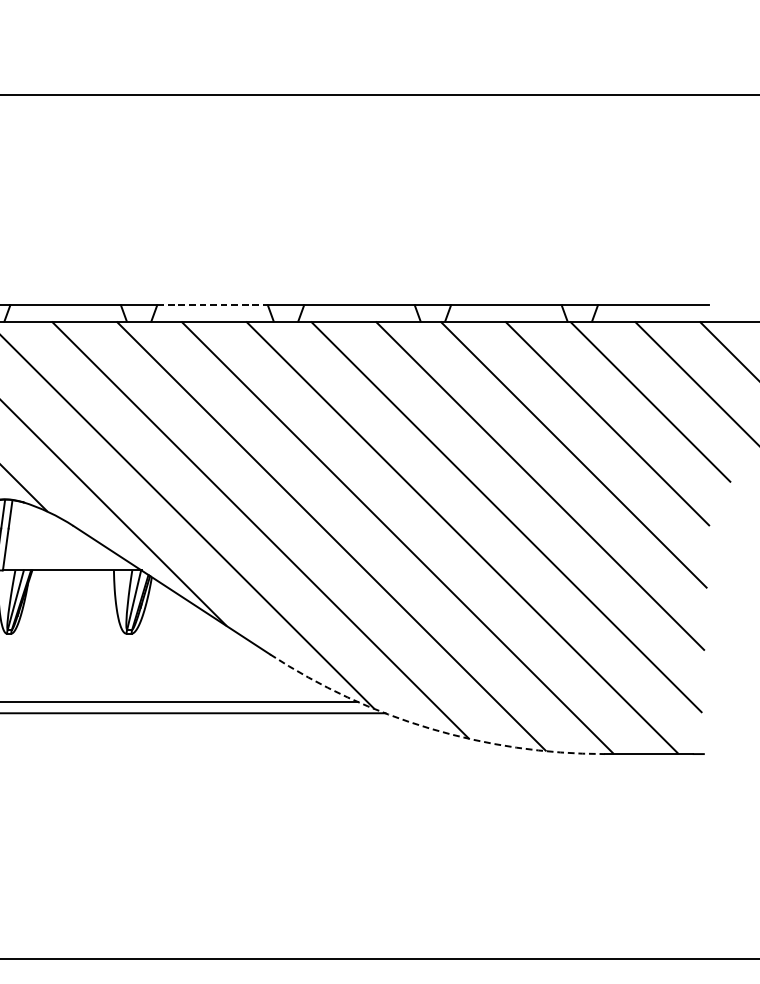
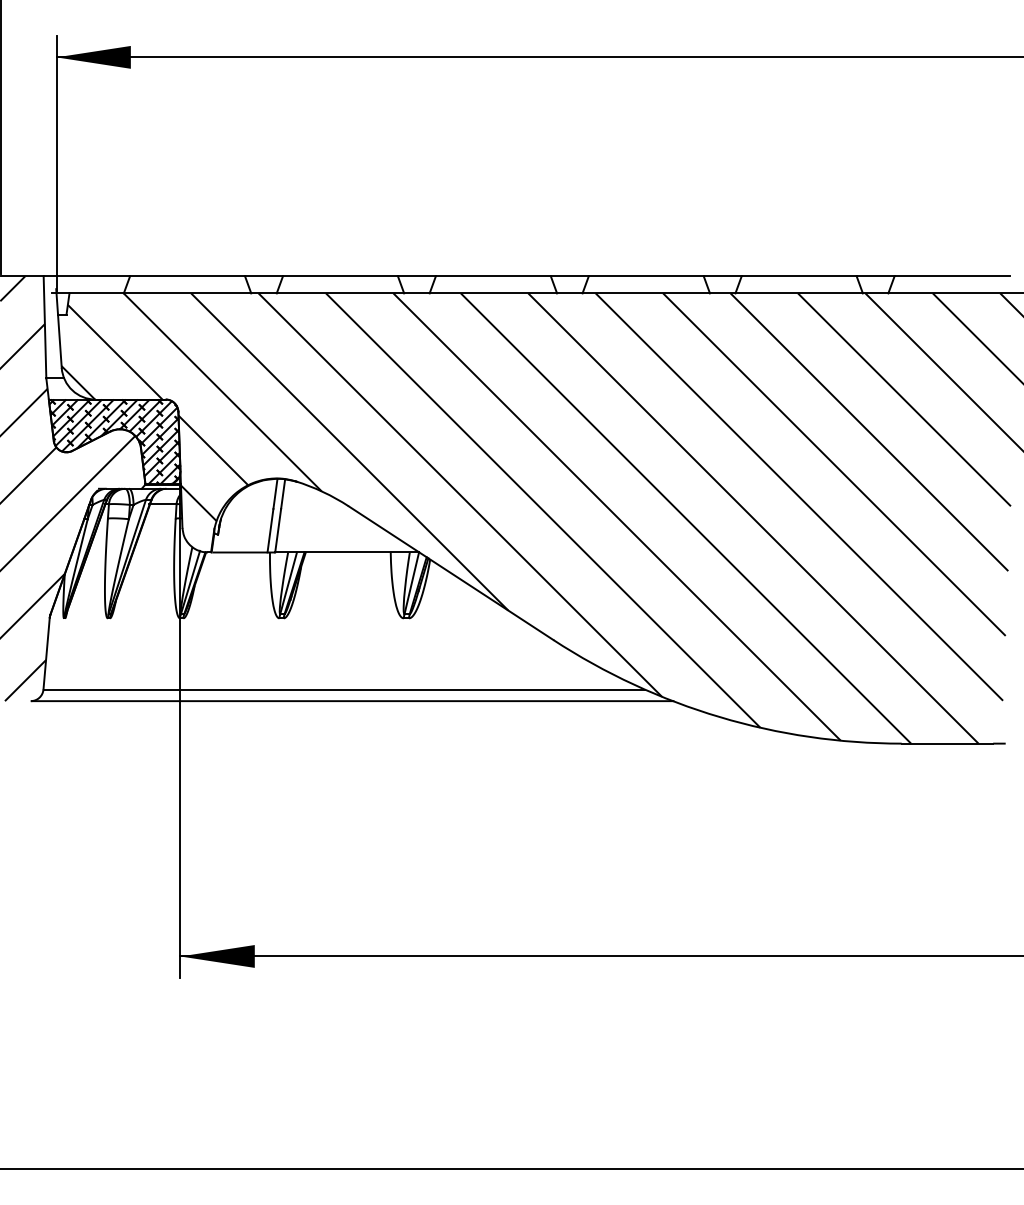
line: (212, 305) -> (493, 276), dashed -> solid
arc: (429, 728) -> (719, 717), dashed -> solid

